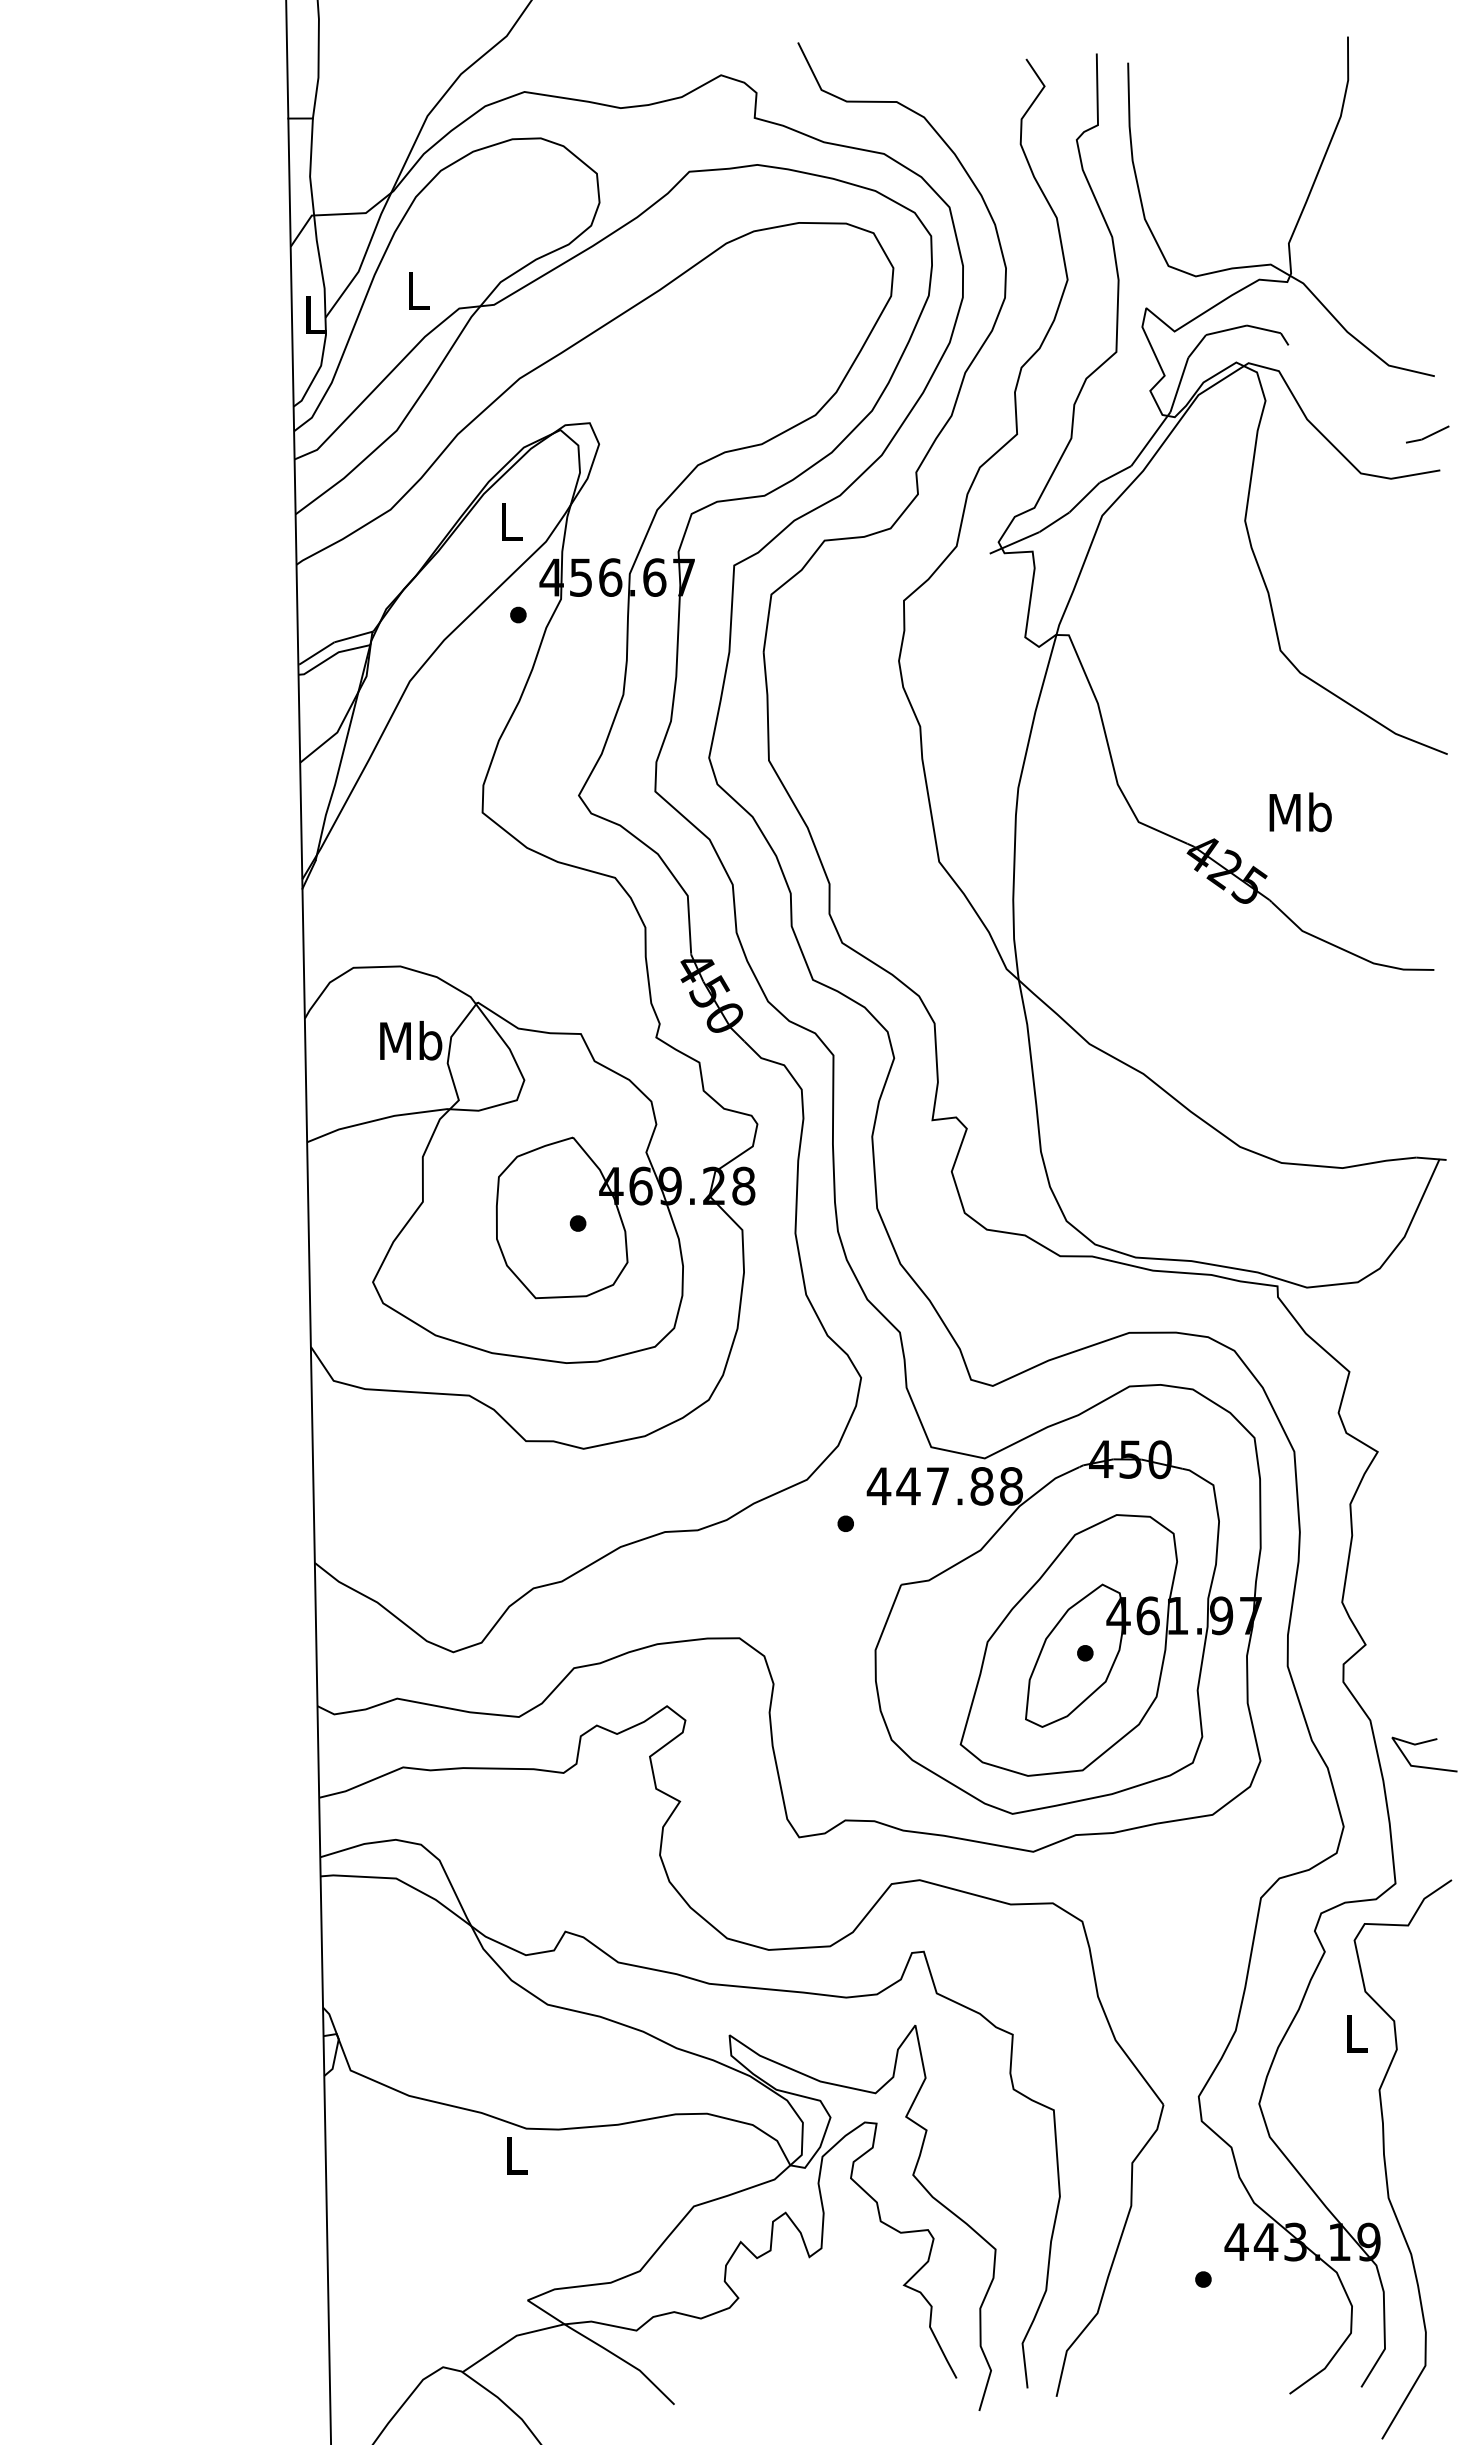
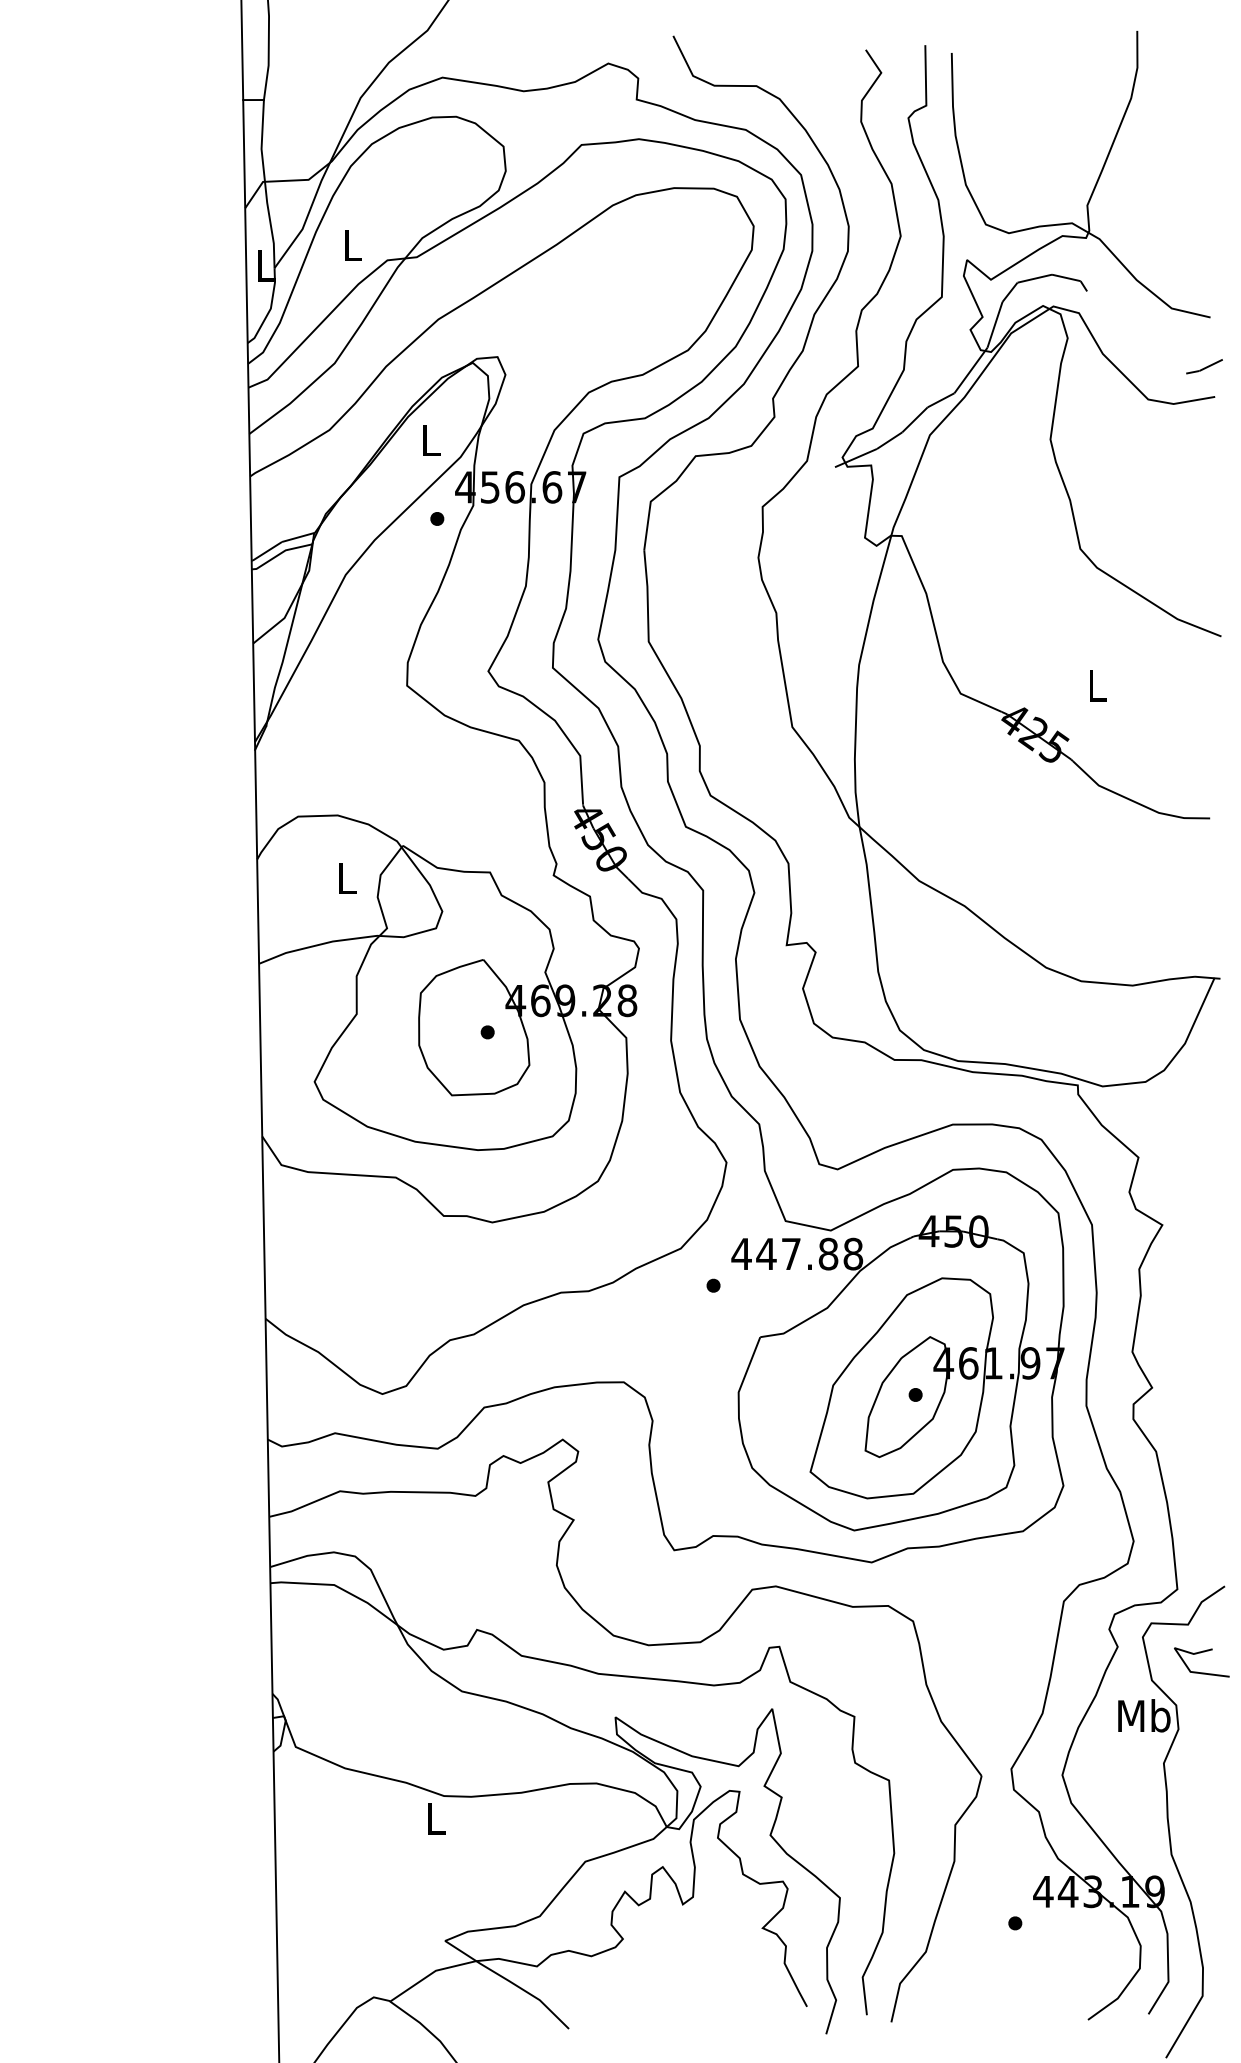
text: (1300, 812) -> (1097, 685), Mb -> L
text: (410, 1039) -> (346, 877), Mb -> L
line: (1422, 1743) -> (1200, 1653), moved
text: (1356, 2033) -> (1144, 1715), L -> Mb

